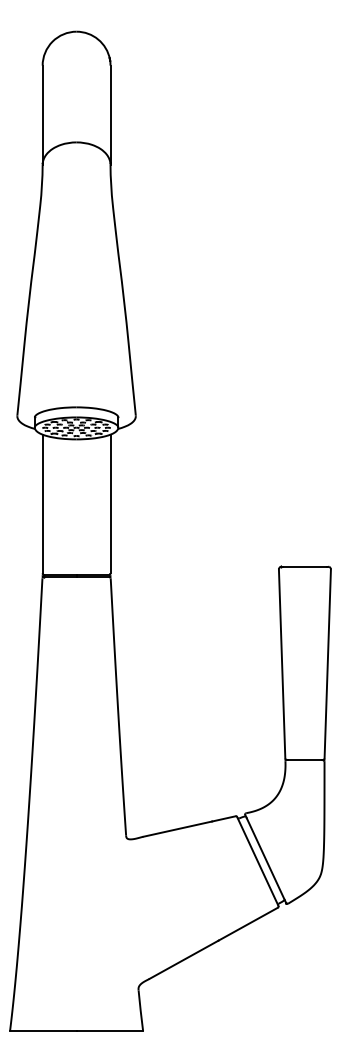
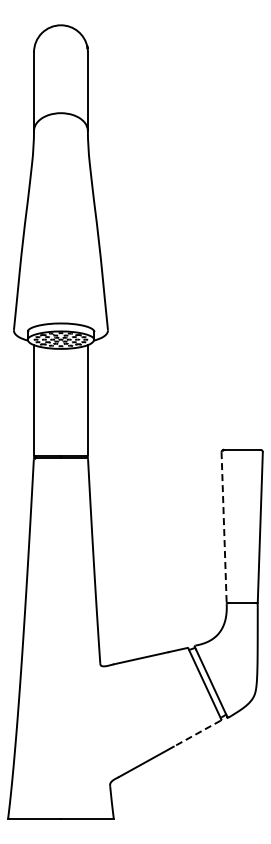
line: (282, 664) -> (224, 527), solid -> dashed
line: (248, 923) -> (197, 733), solid -> dashed

